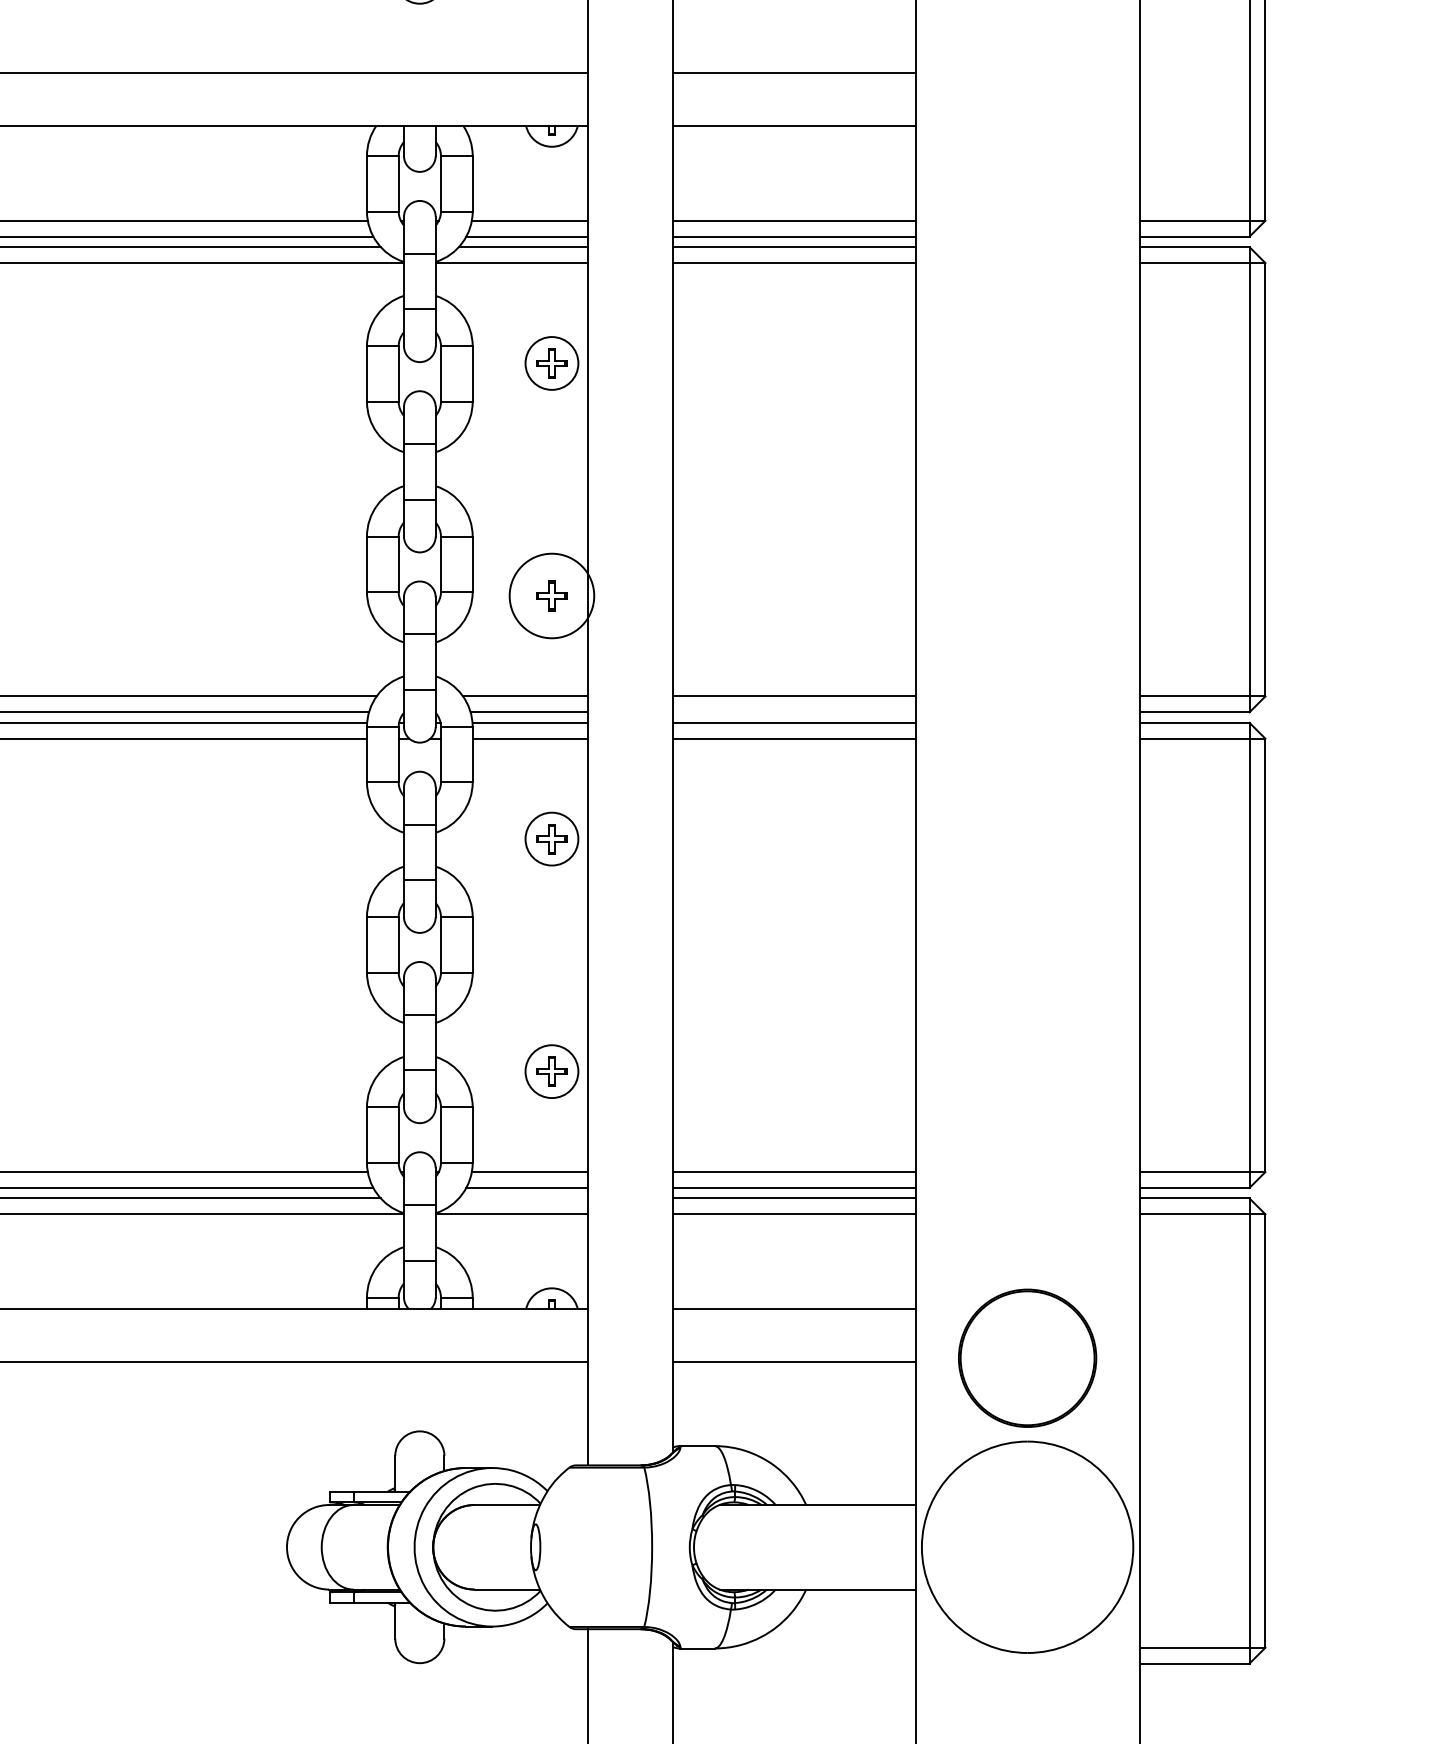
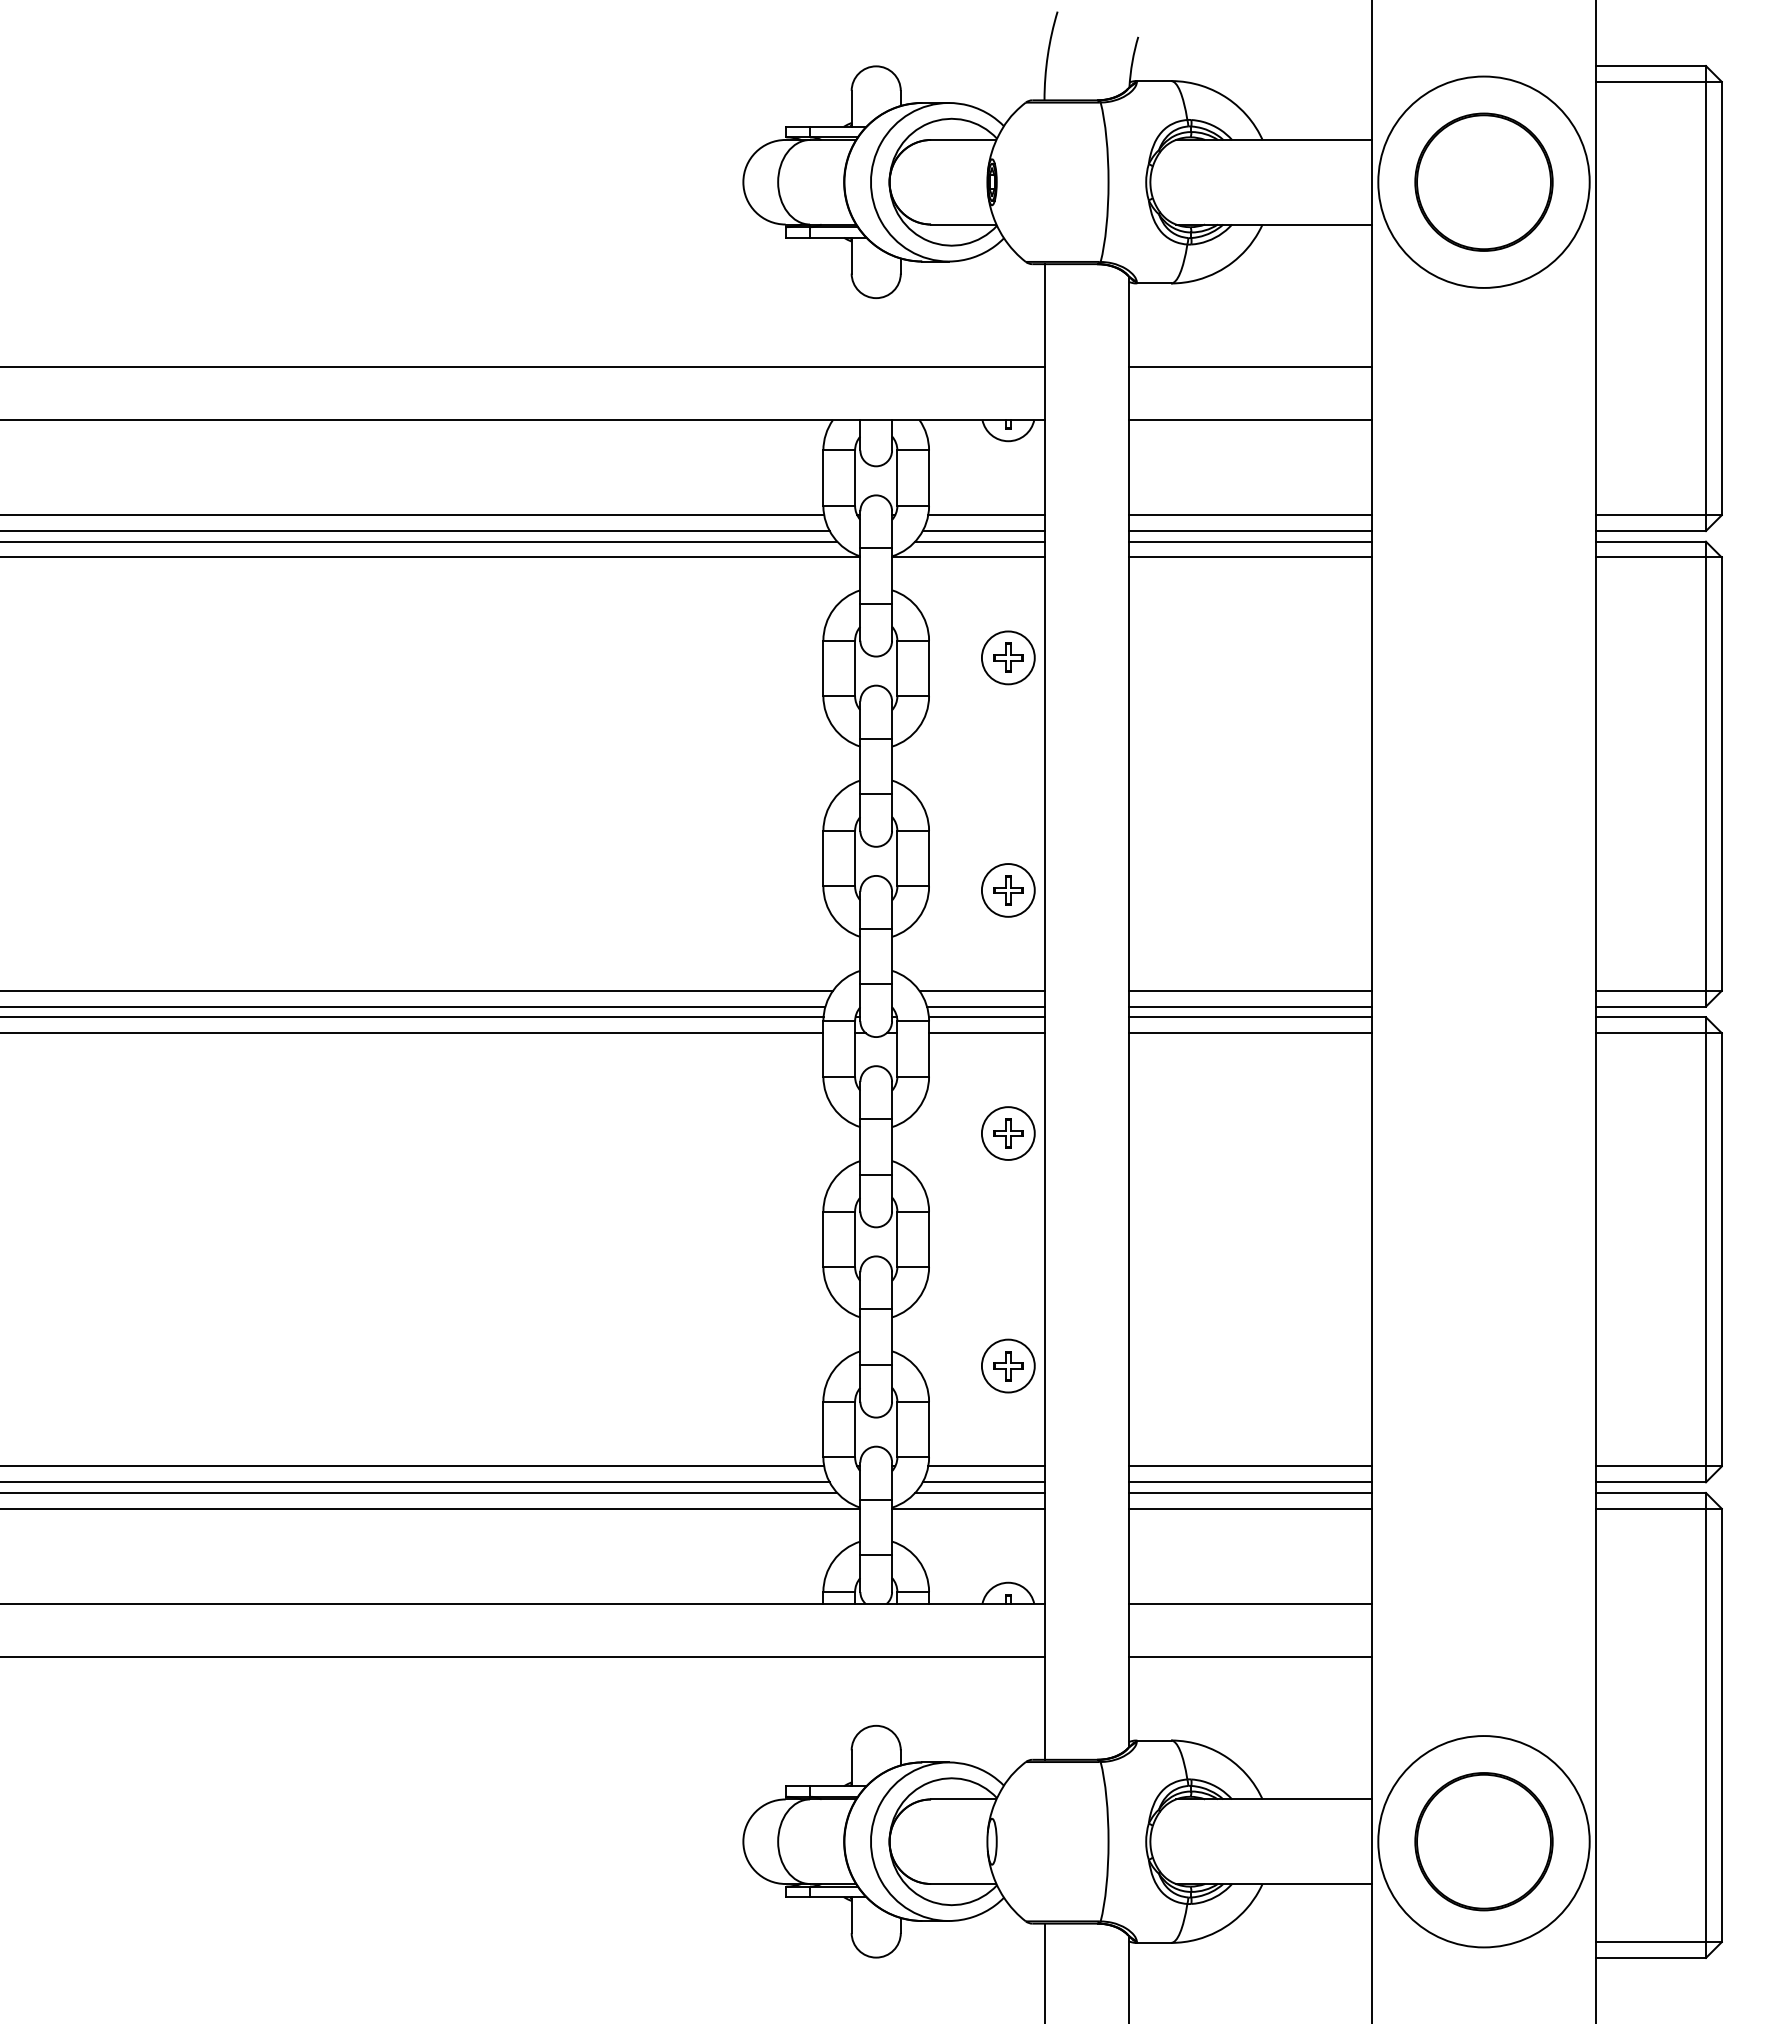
circle: (551, 596) -> (1007, 890), size x0.62
line: (794, 712) -> (1250, 1006), added
line: (523, 1198) -> (979, 1492), added
part: (1027, 1358) -> (1483, 1841), moved

